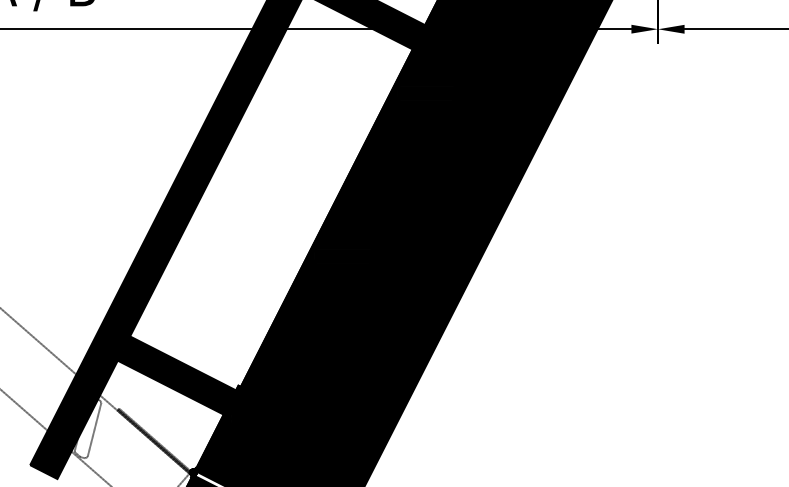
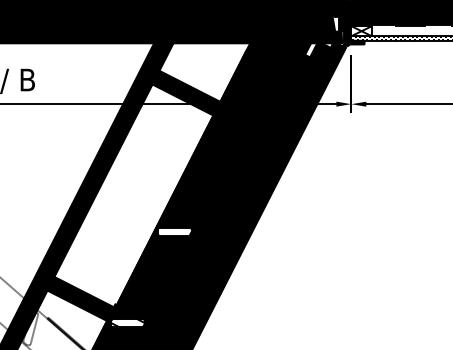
fill: (343, 255) -> (174, 231), removed
fill: (260, 419) -> (127, 323), removed

